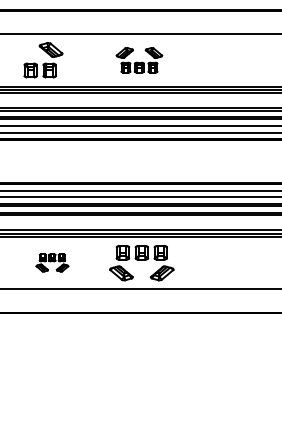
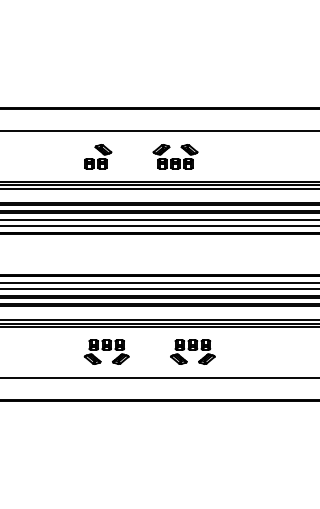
part: (43, 60) -> (98, 156), size x0.71
part: (139, 60) -> (175, 156), moved
part: (52, 262) -> (106, 351), size x1.43
part: (141, 262) -> (192, 351), size x0.71

